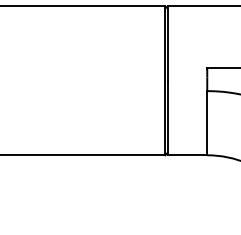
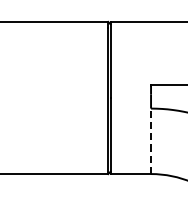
line: (207, 122) -> (151, 140), solid -> dashed

